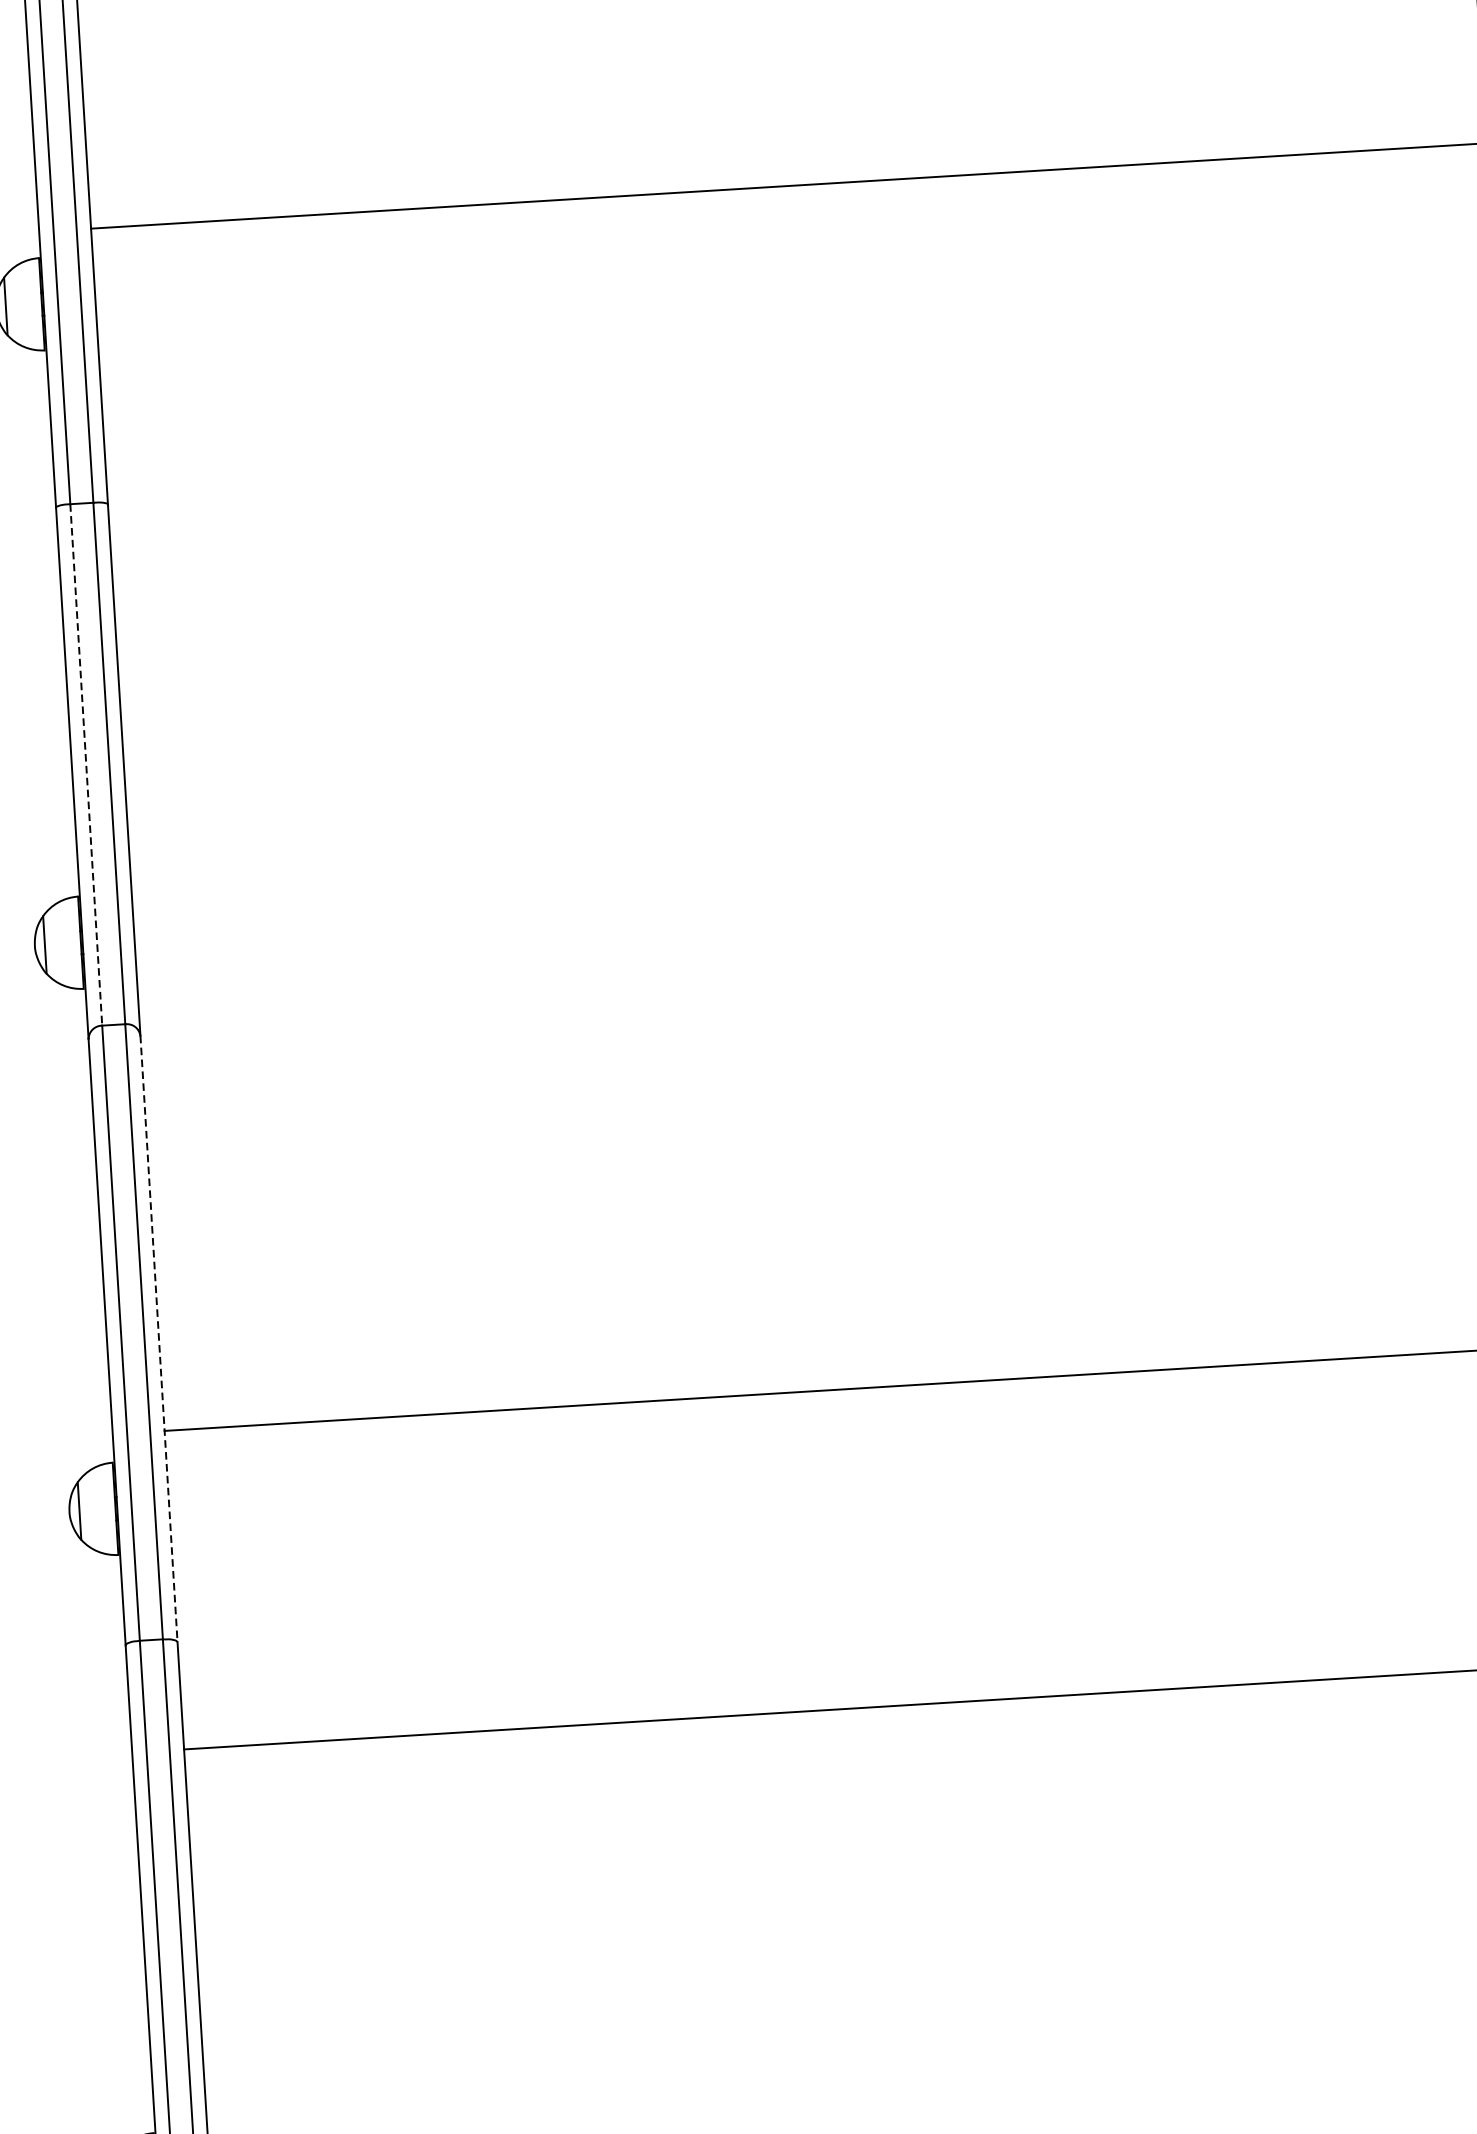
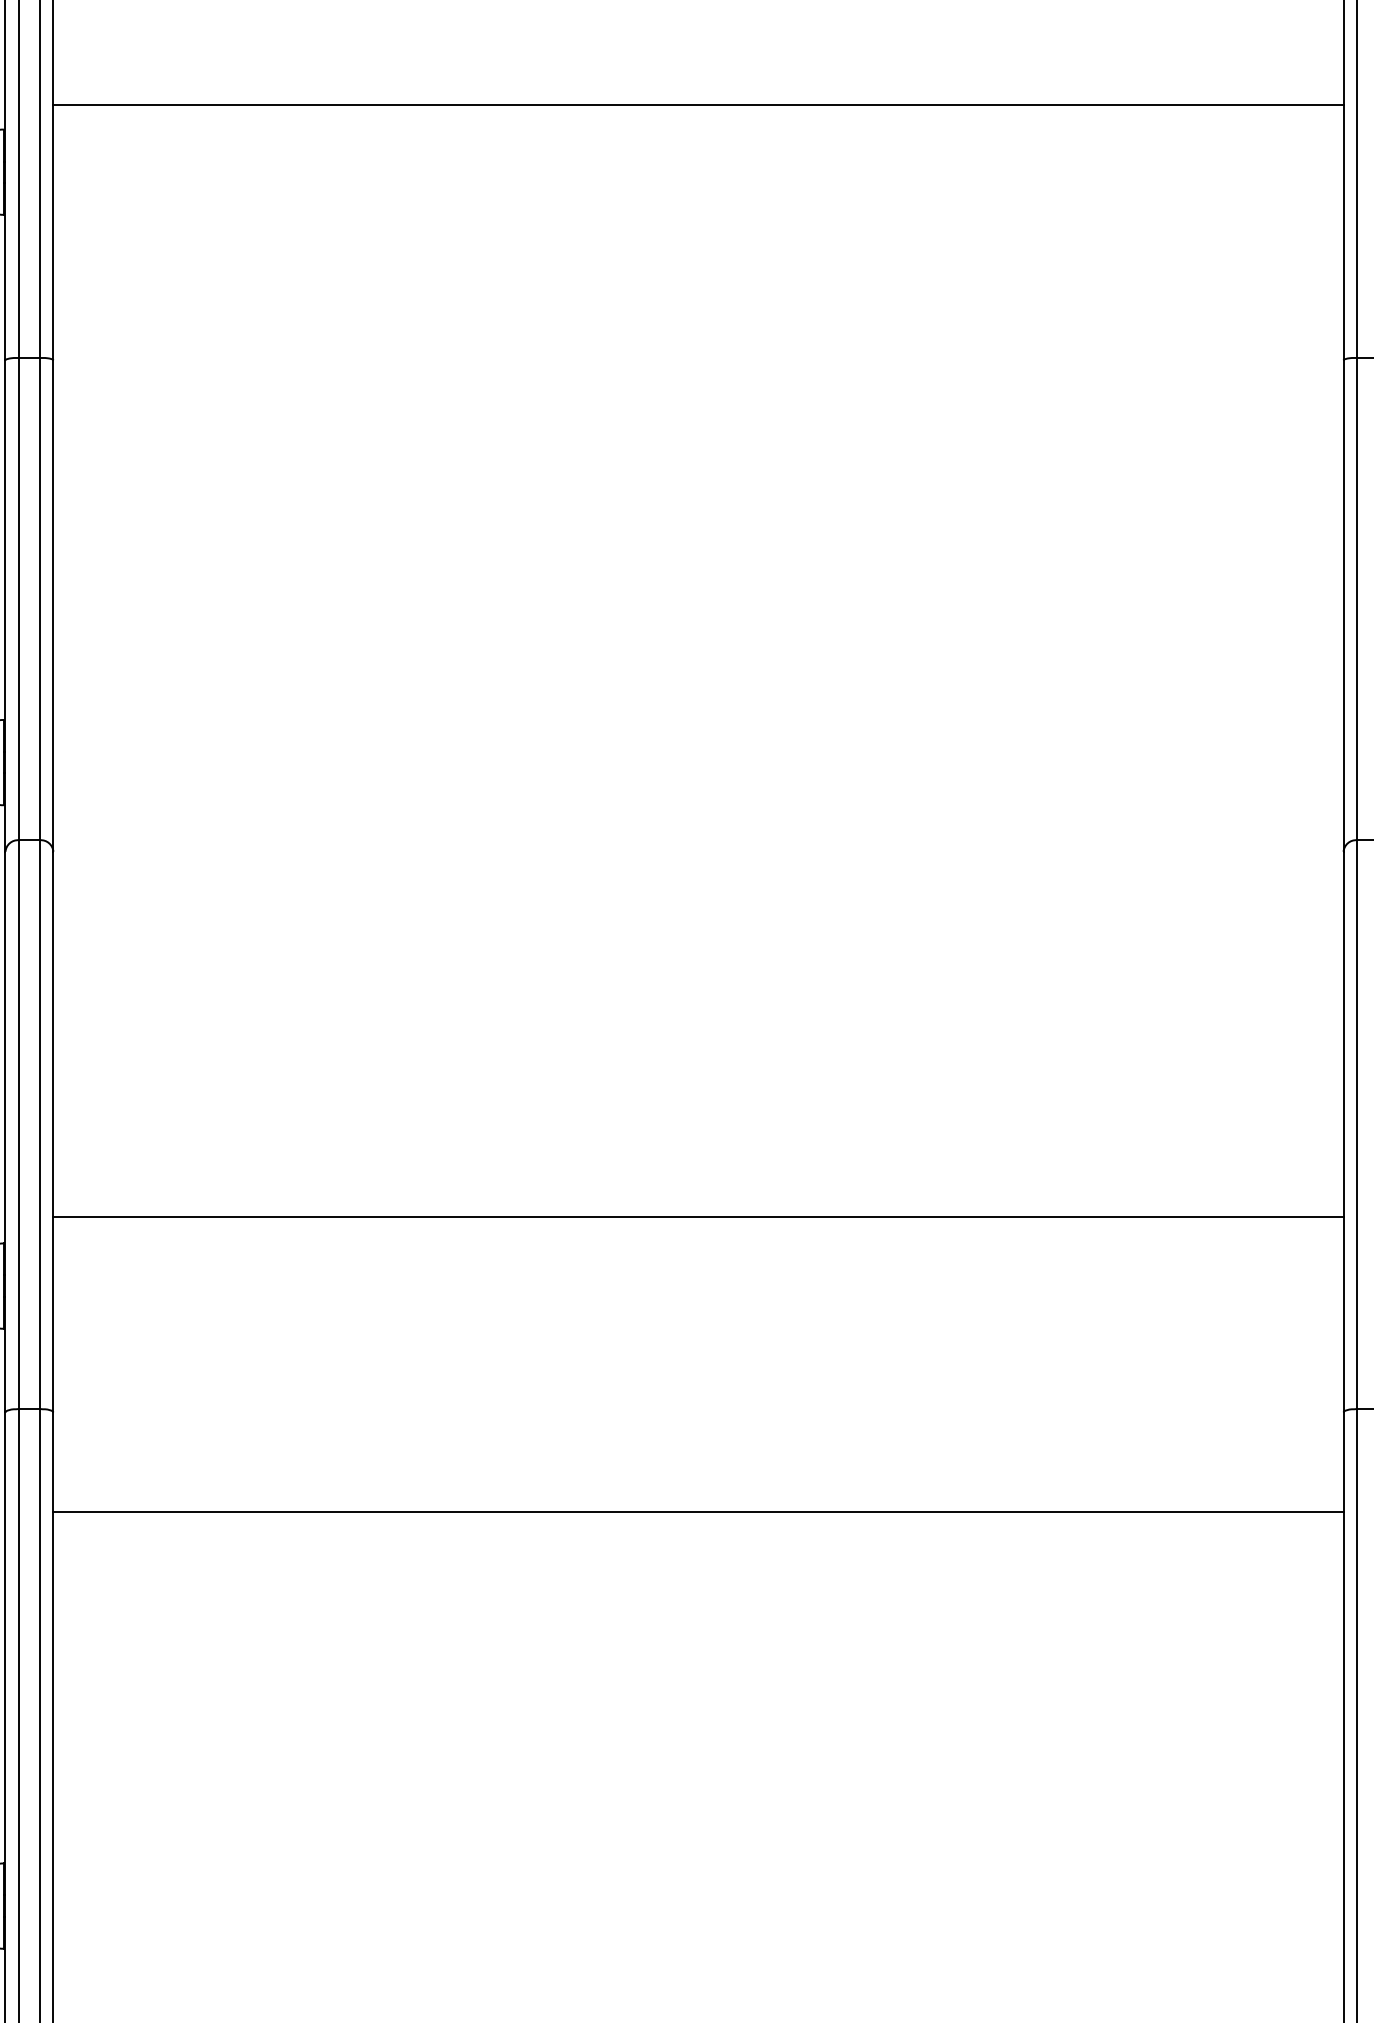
line: (85, 765) -> (18, 599), dashed -> solid
line: (159, 1339) -> (53, 1132), dashed -> solid

